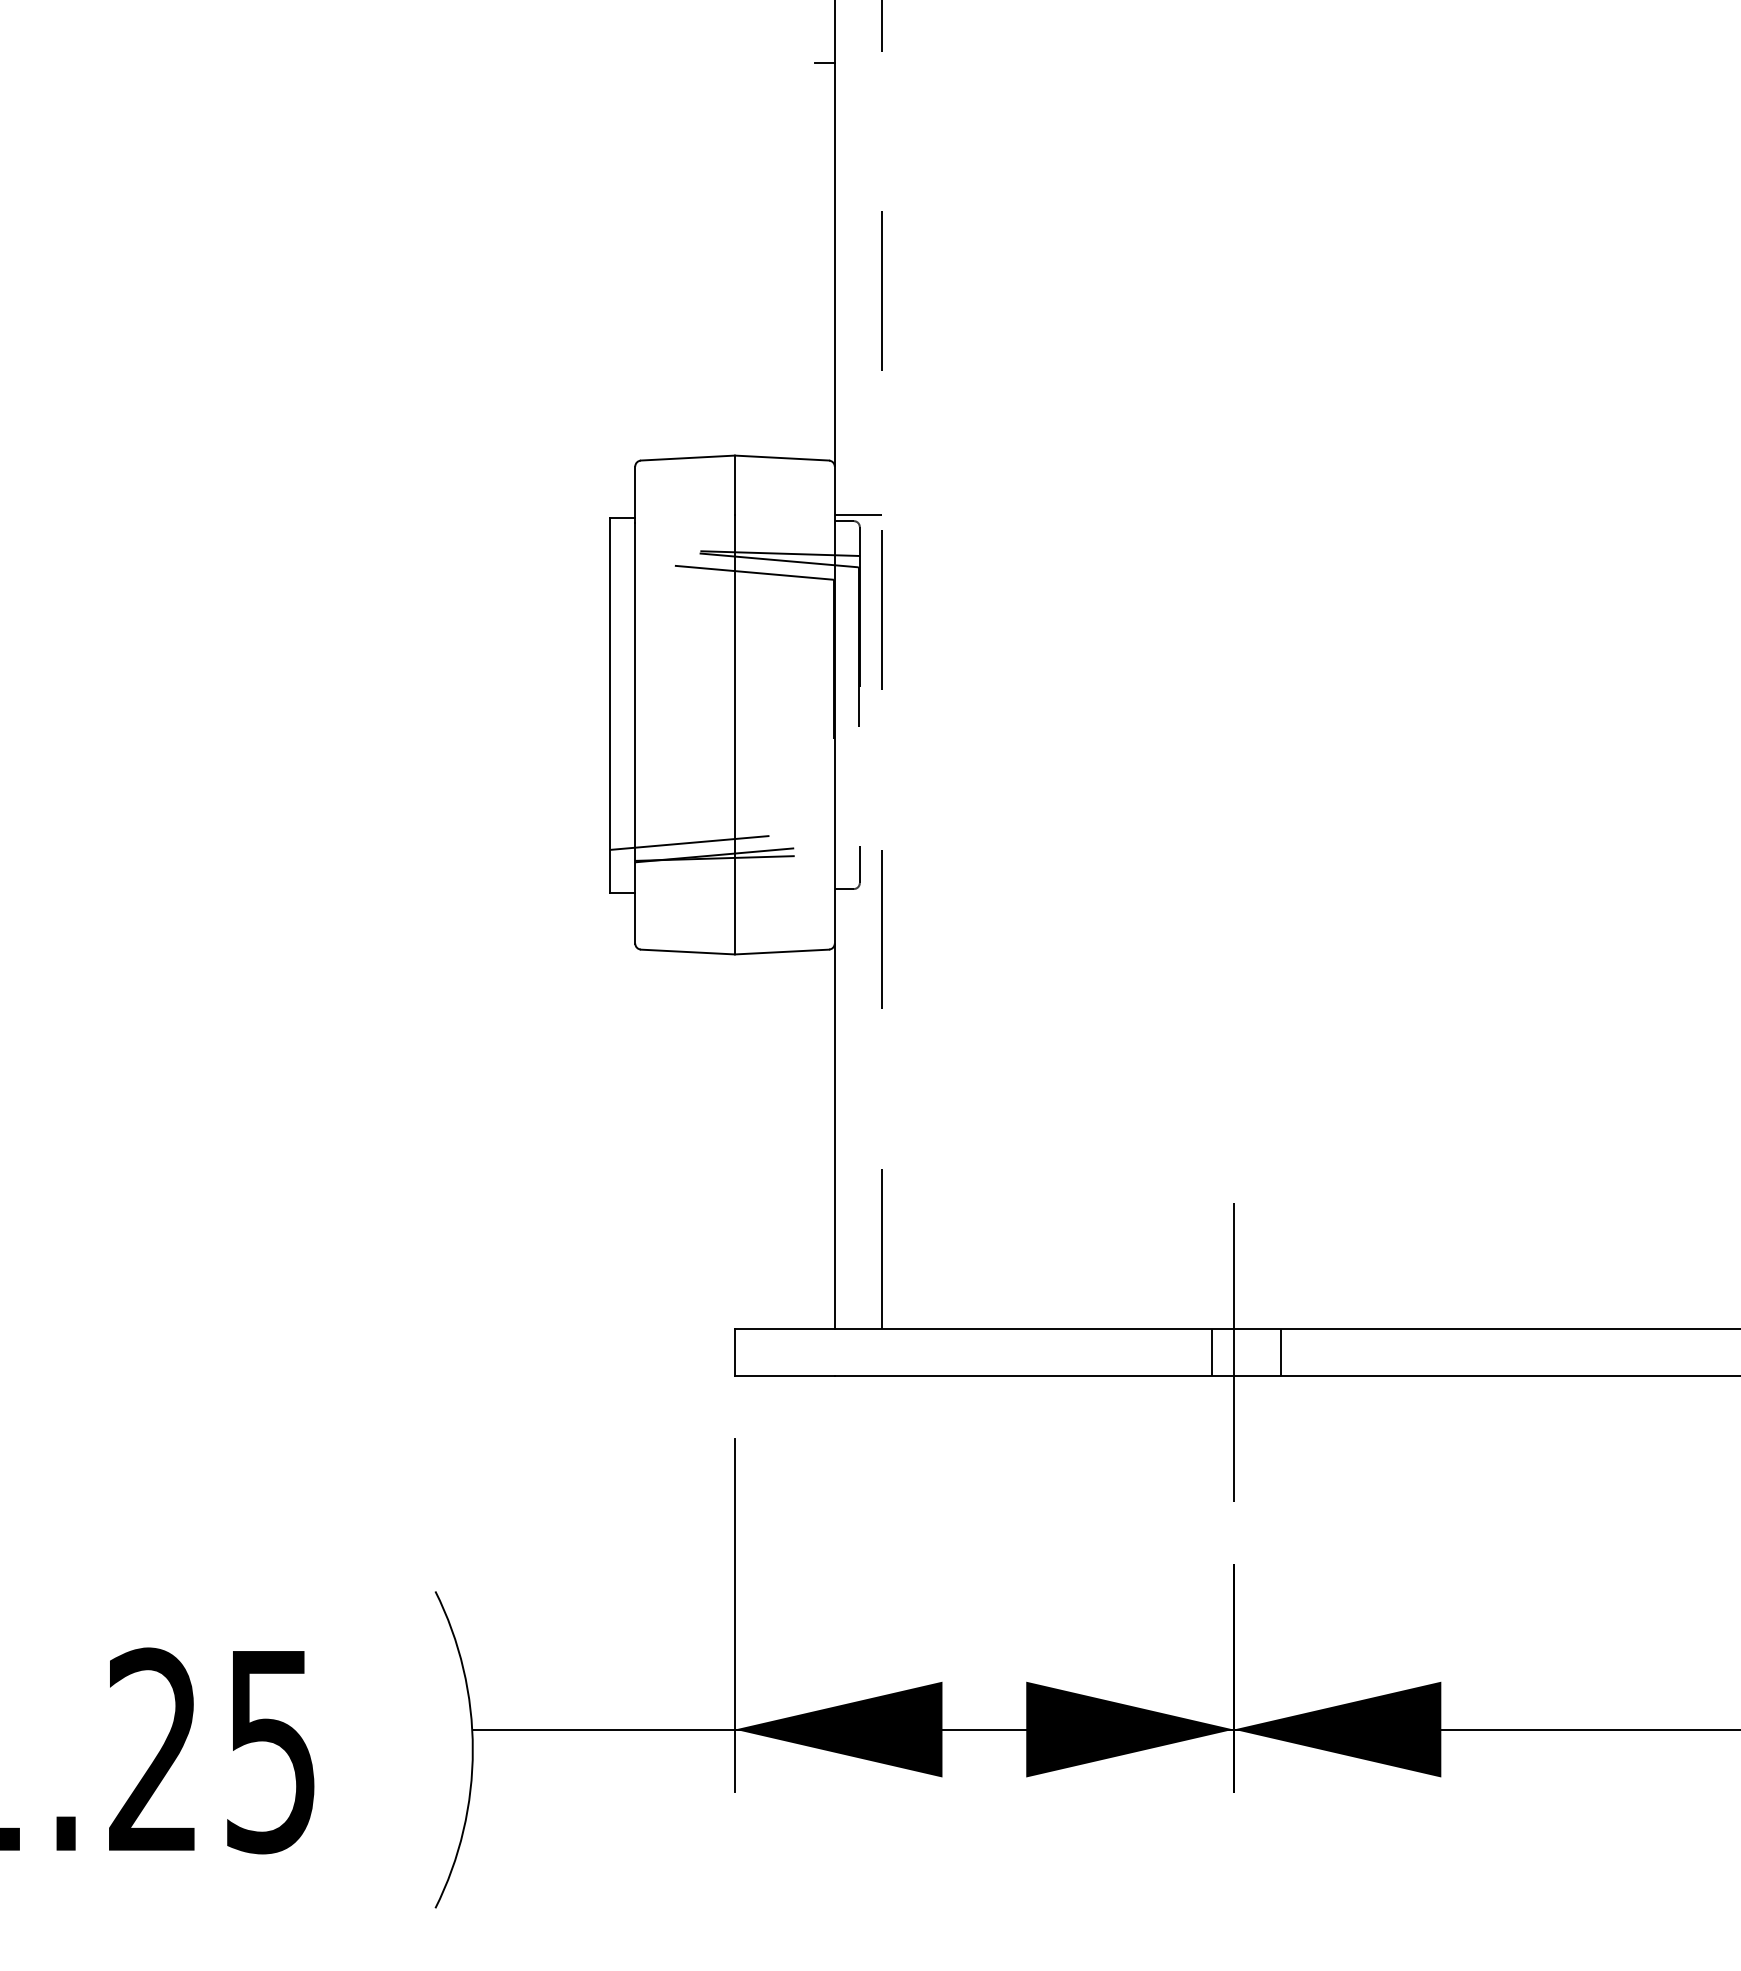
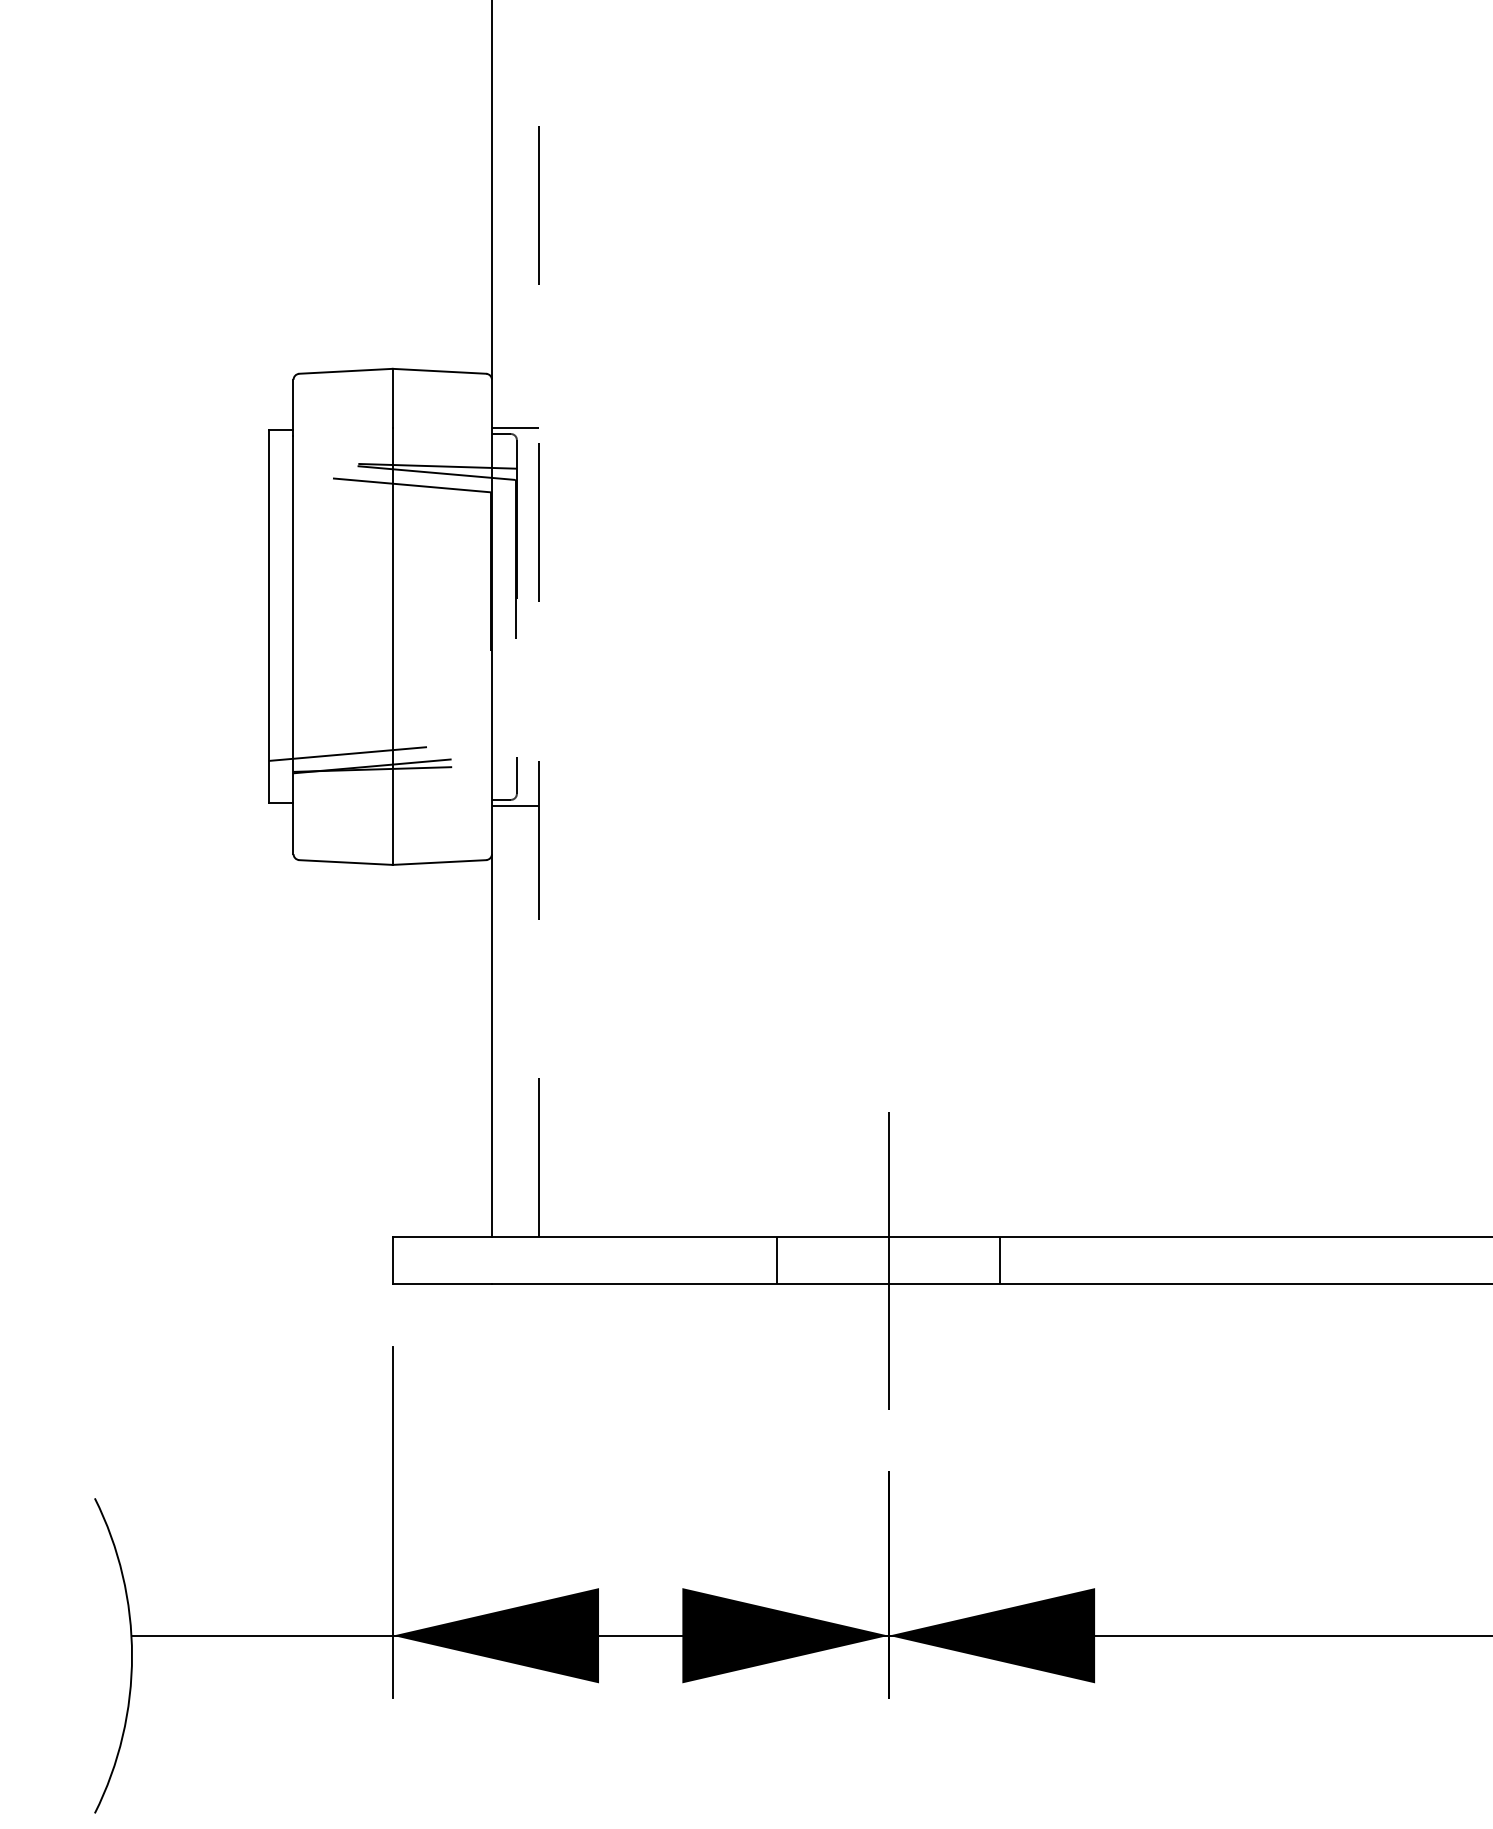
line: (858, 895) -> (515, 806), added
line: (1211, 1352) -> (777, 1260), moved
line: (1281, 1352) -> (1000, 1260), moved

